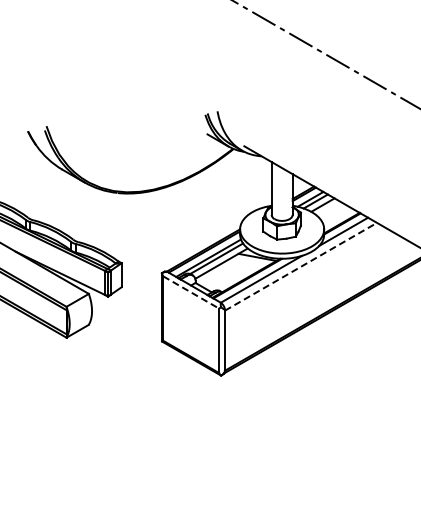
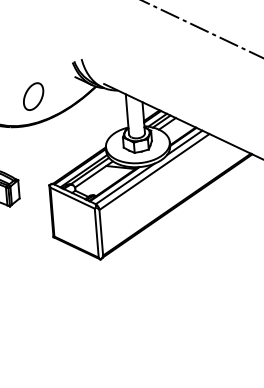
part: (150, 155) -> (33, 96), added
line: (300, 266) -> (154, 171), dashed -> solid
line: (191, 292) -> (72, 198), dashed -> solid

